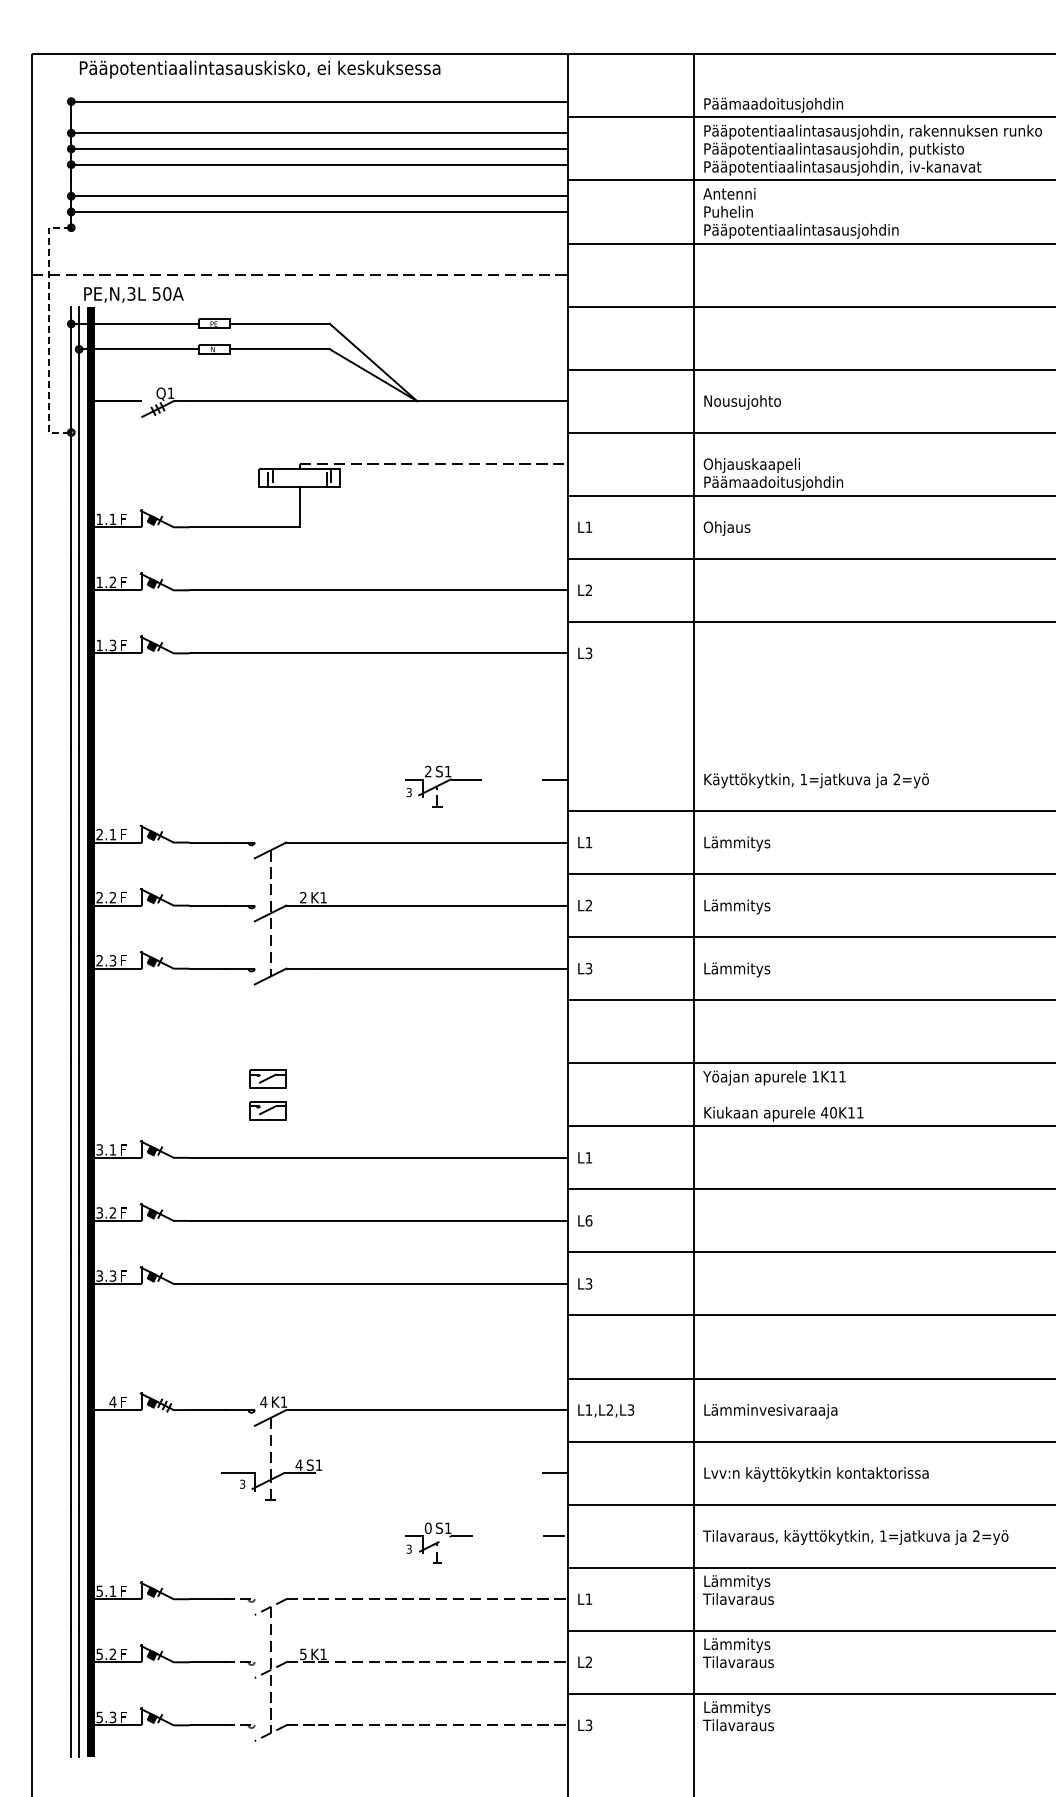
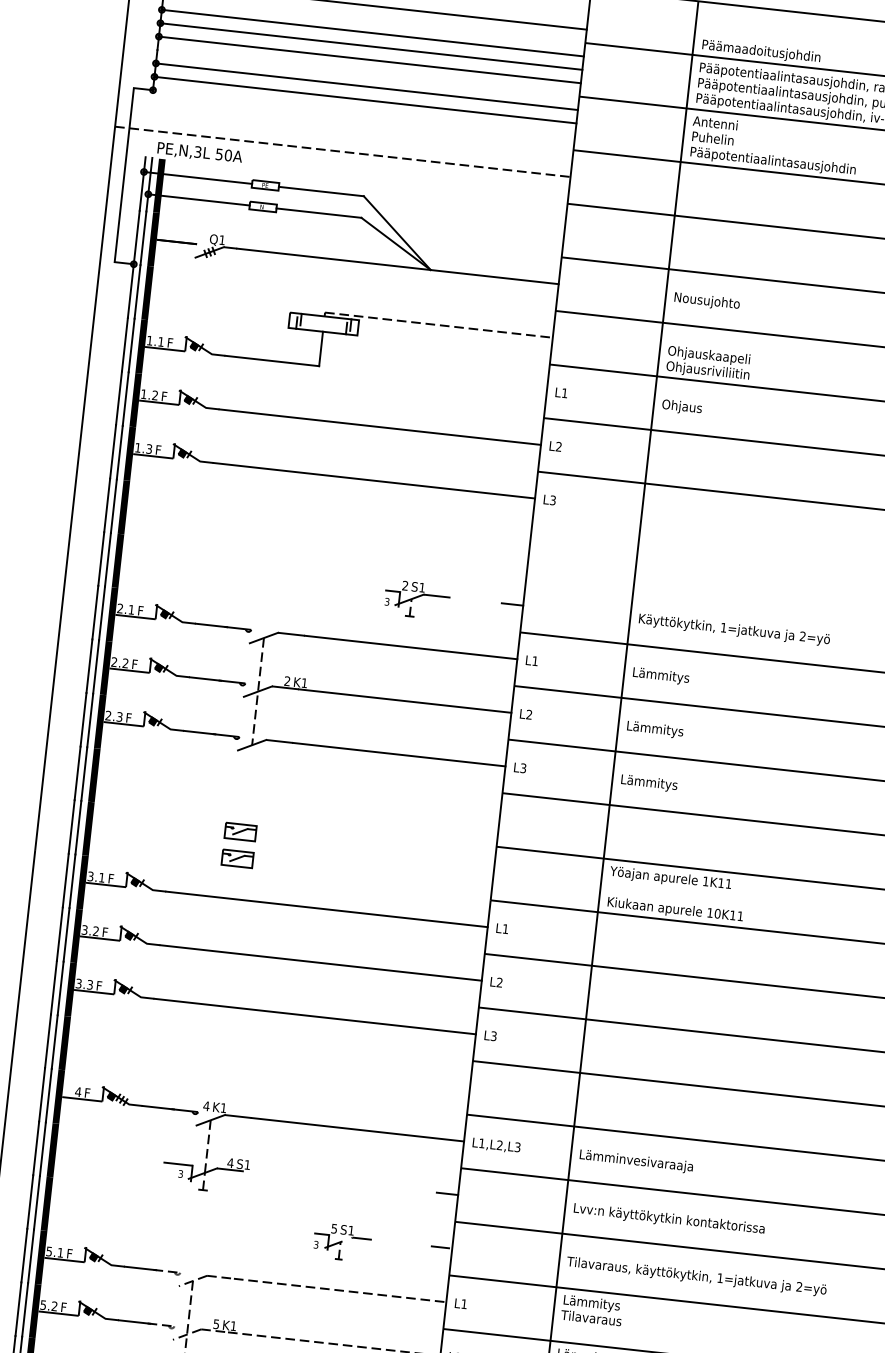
line: (48, 330) -> (124, 175), dashed -> solid
text: (773, 483) -> (725, 373), Päämaadoitusjohdin -> Ohjausriviliitin
text: (824, 1112) -> (710, 912), 40K11 -> 10K11
text: (588, 1220) -> (499, 982), L6 -> L2
text: (427, 1528) -> (333, 1228), 0 -> 5

